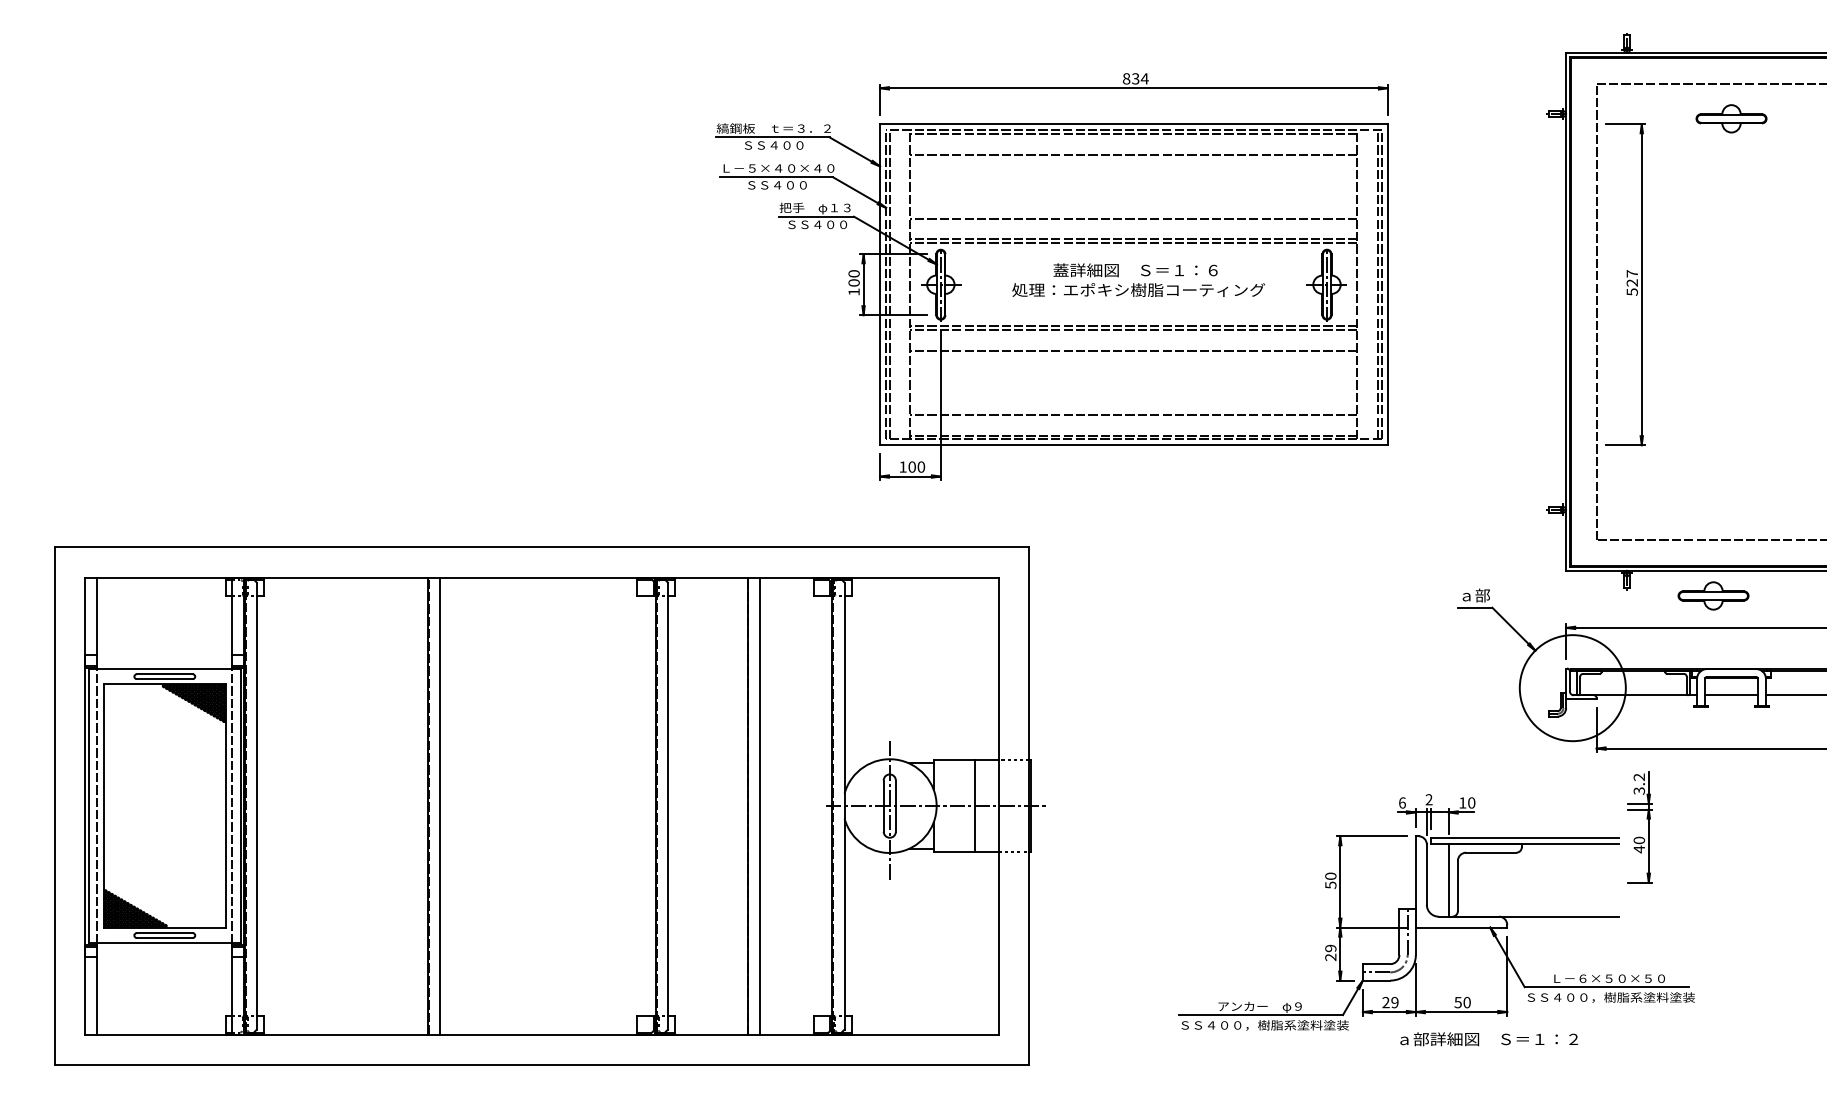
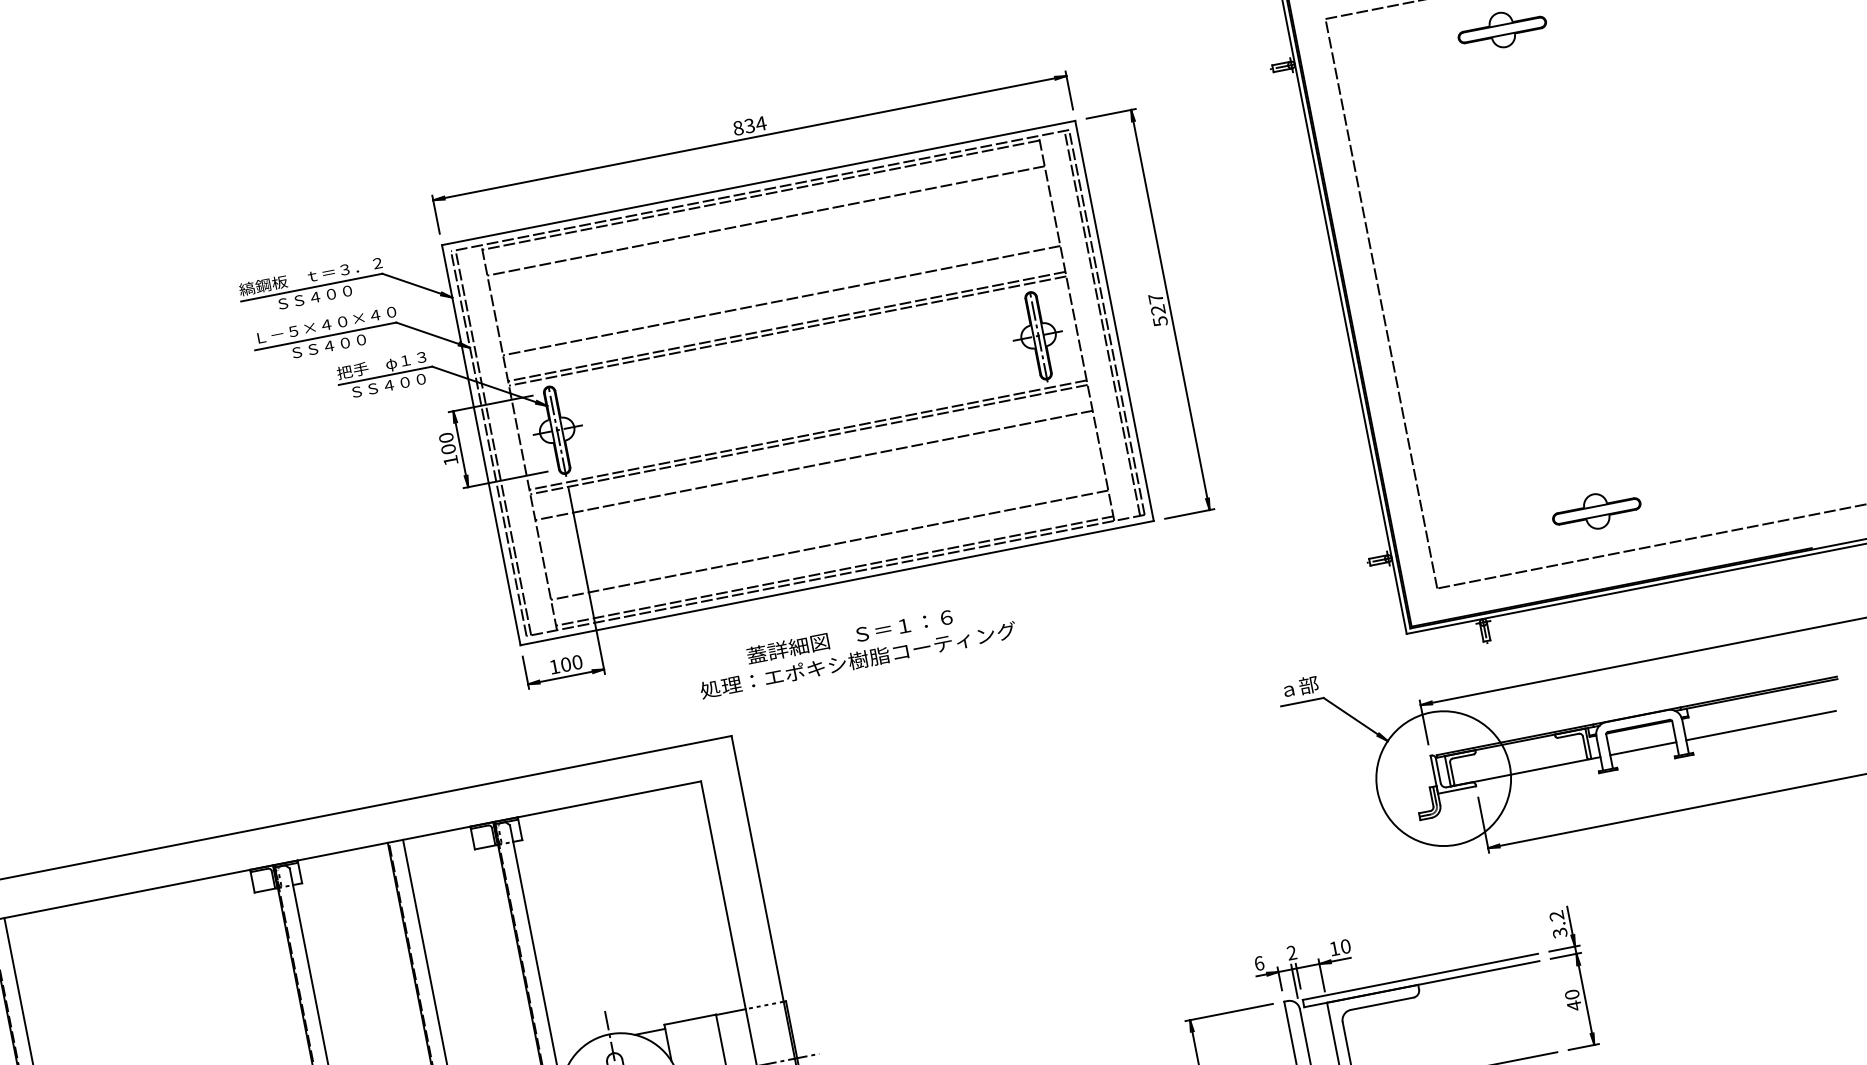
text: (1138, 279) -> (855, 647), moved
part: (1625, 284) -> (1150, 313), moved
part: (1713, 595) -> (1596, 510), moved
part: (1648, 827) -> (1580, 976), moved

